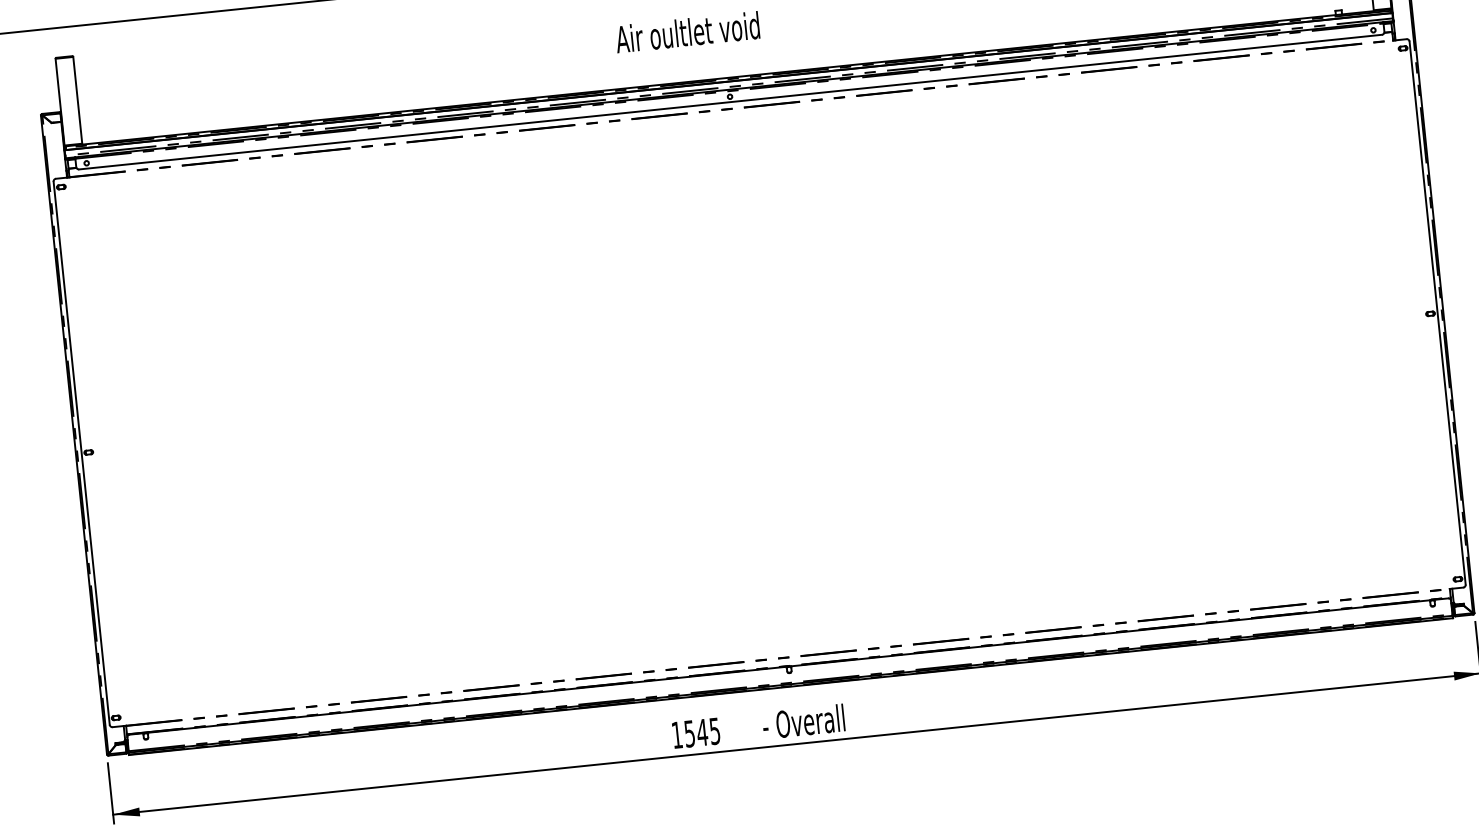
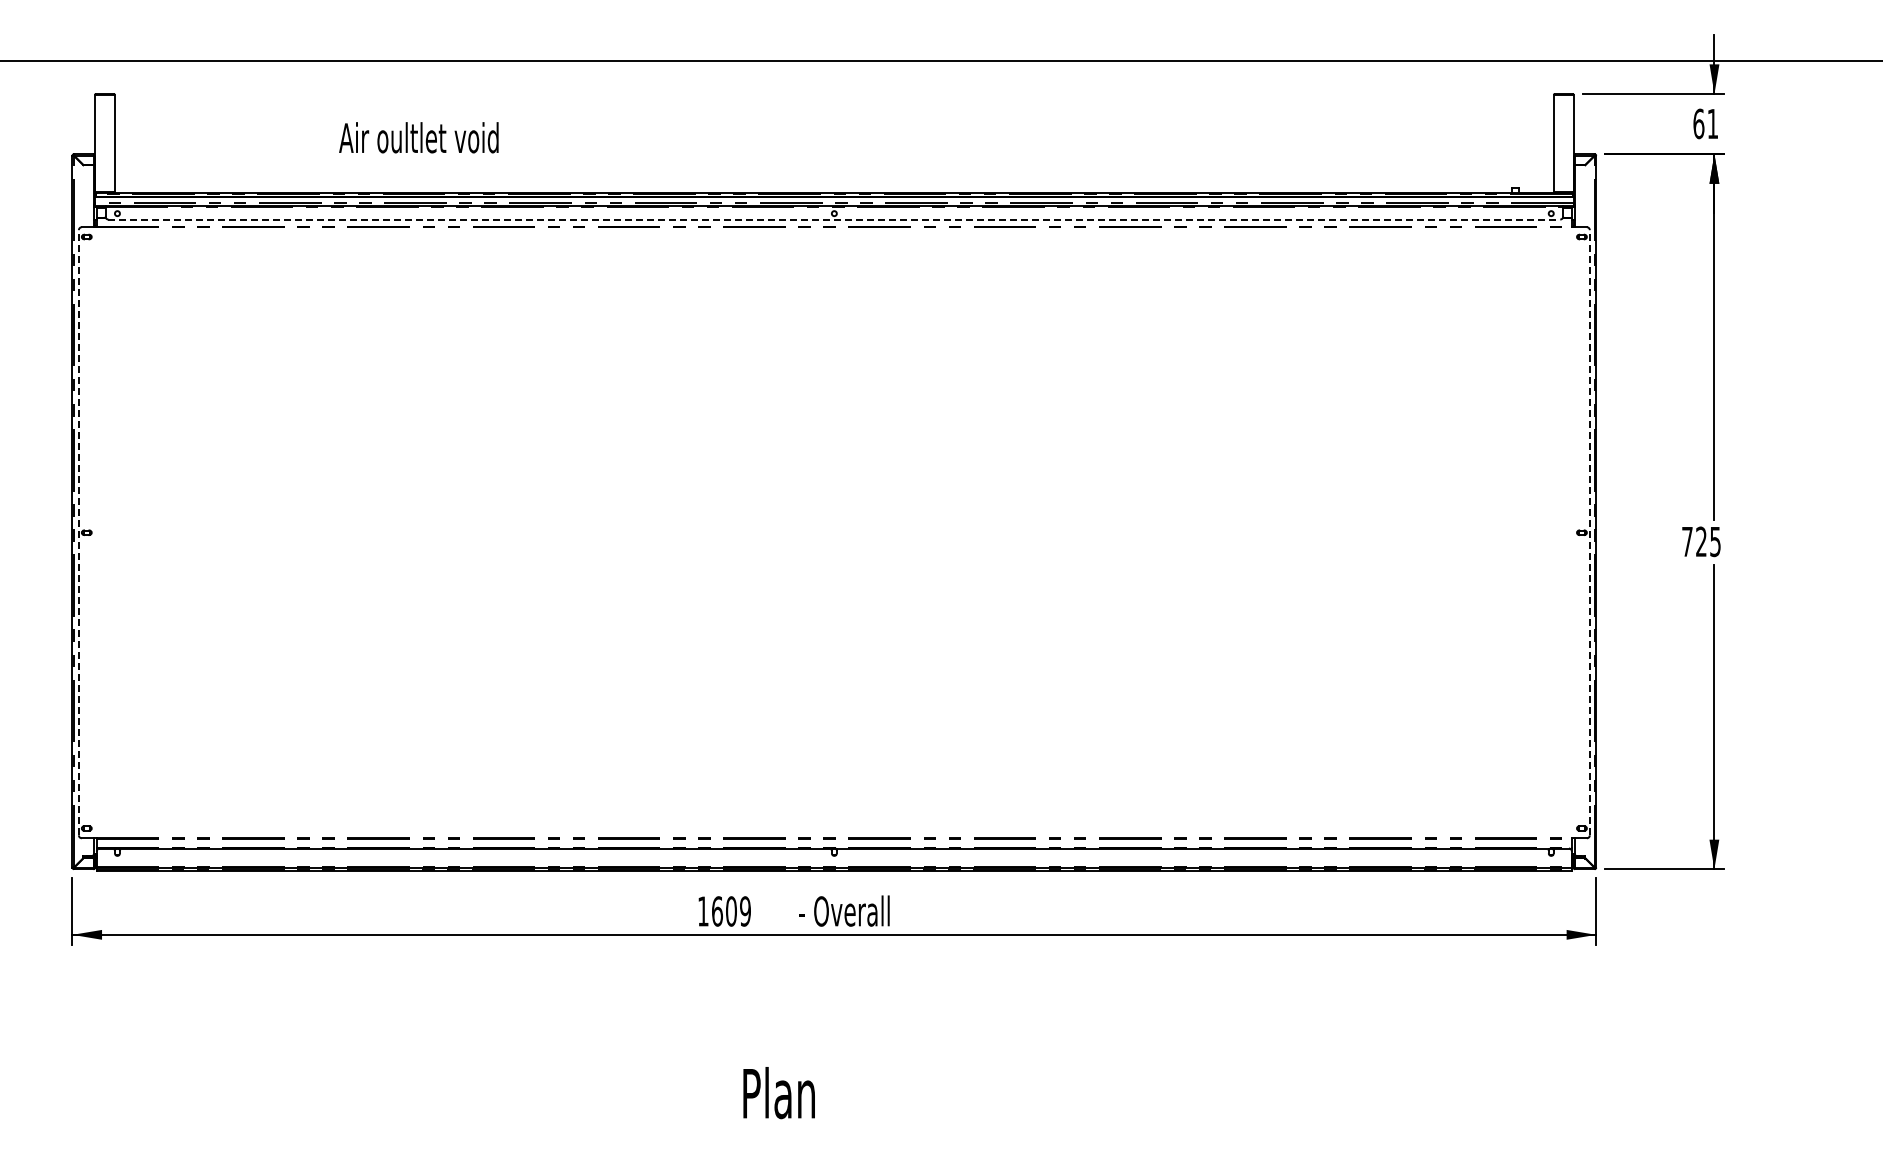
text: (687, 32) -> (418, 137), moved
line: (730, 102) -> (834, 219), solid -> dashed
line: (1437, 312) -> (1589, 532), solid -> dashed
line: (81, 453) -> (78, 532), solid -> dashed
text: (702, 732) -> (731, 911), 1545 -> 1609

